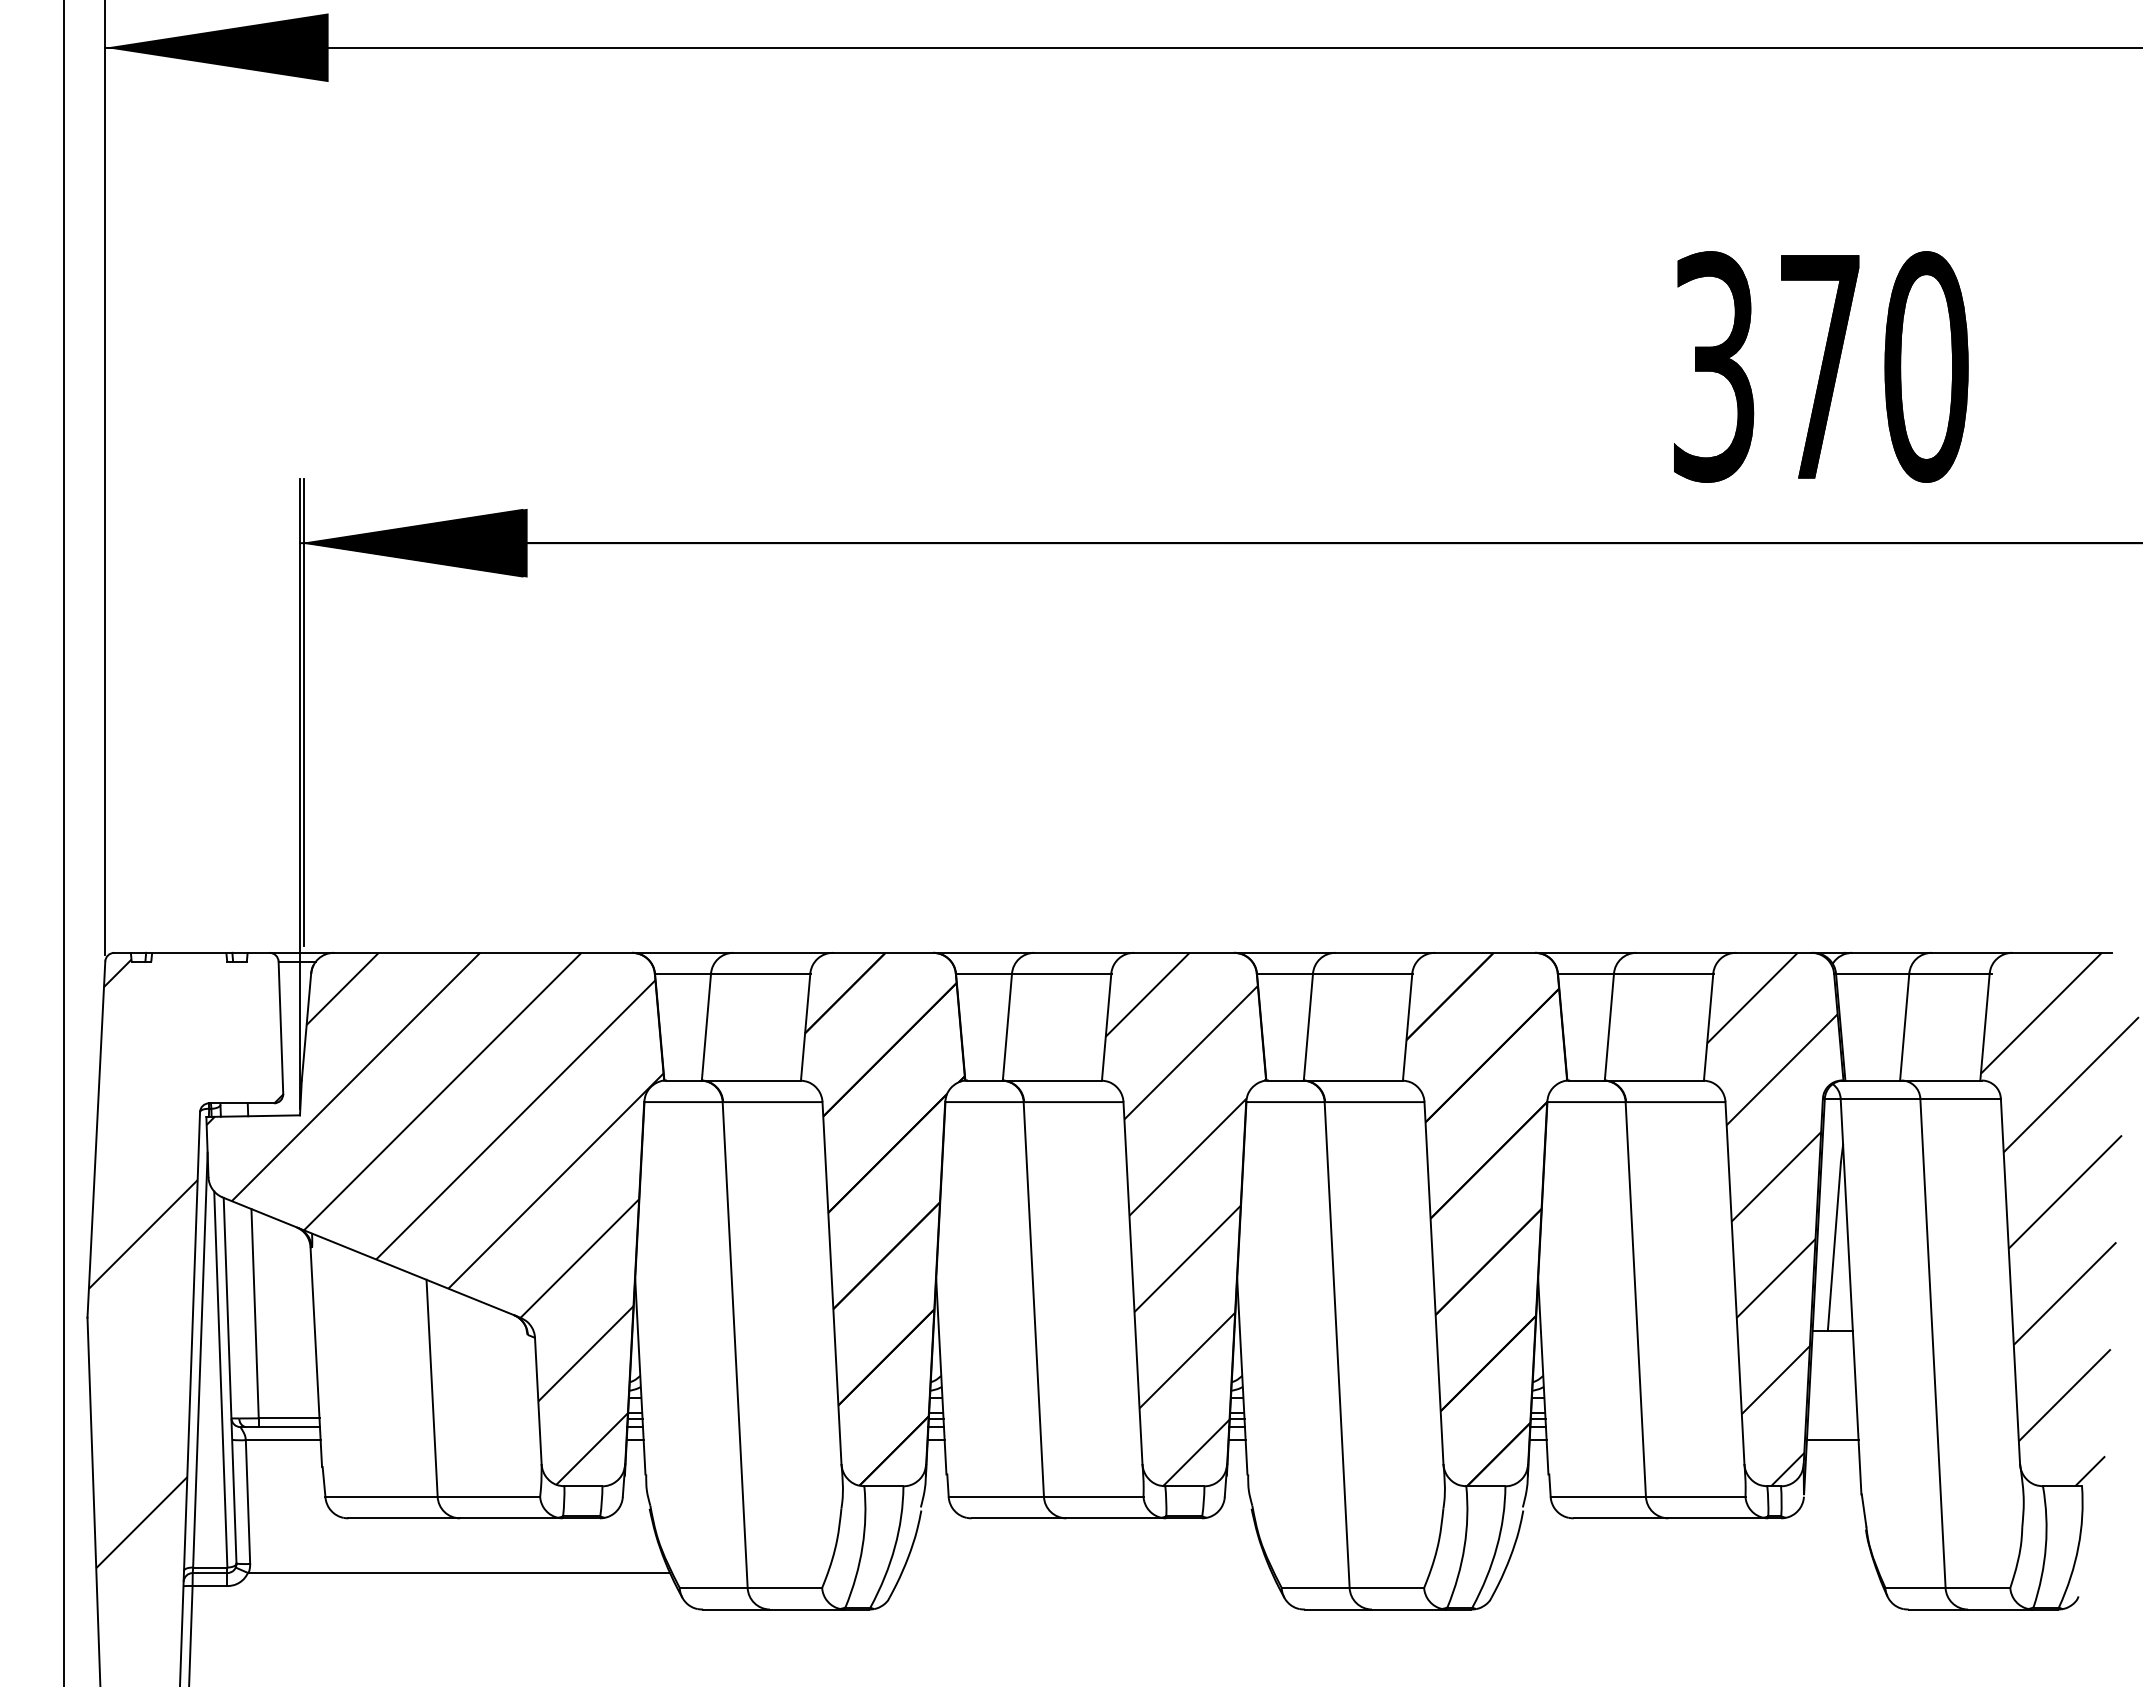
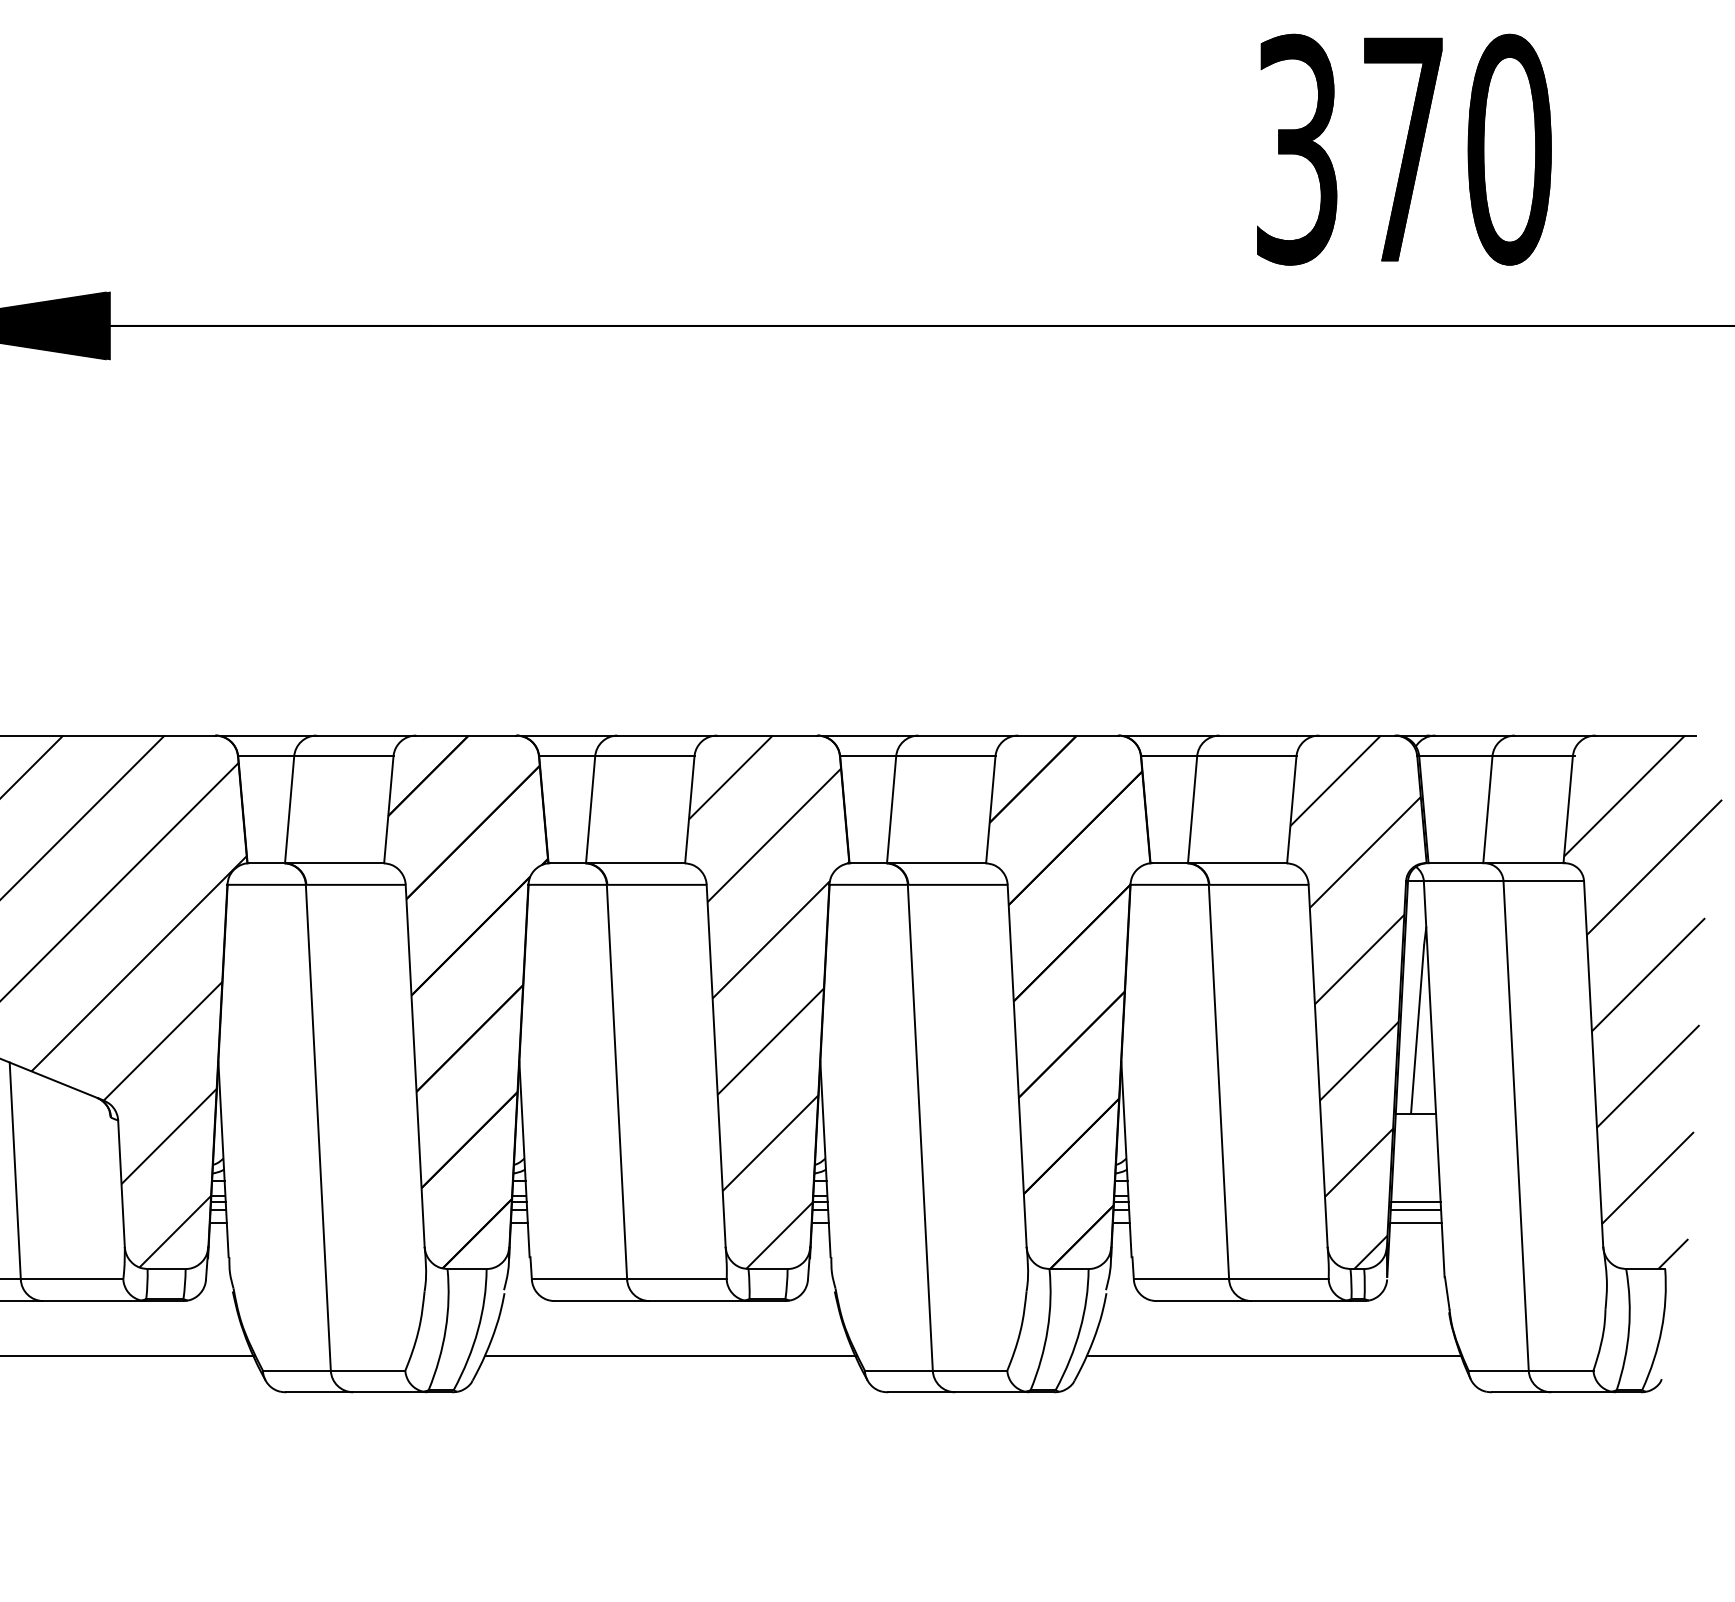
line: (1832, 1419) -> (1415, 1202), added
line: (1832, 1427) -> (1415, 1210), added
line: (1086, 1573) -> (669, 1356), added
line: (1690, 1573) -> (1273, 1356), added

